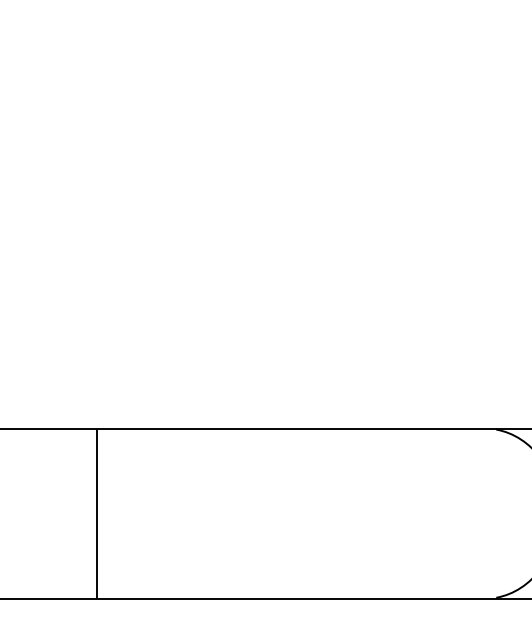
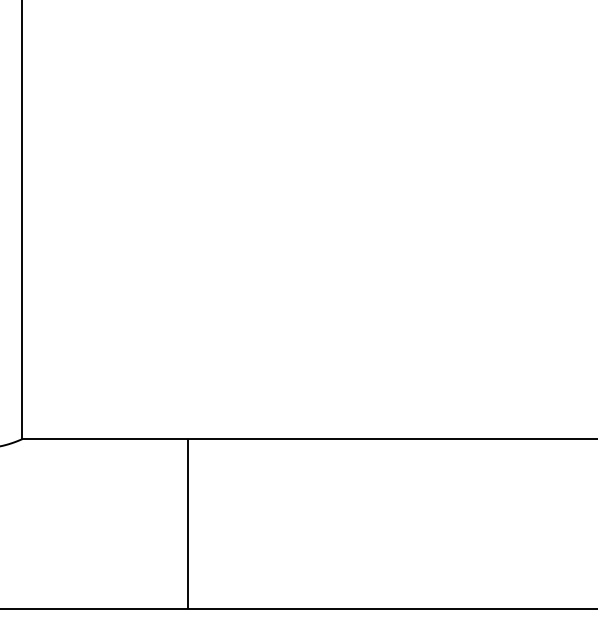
line: (97, 513) -> (188, 524), moved

